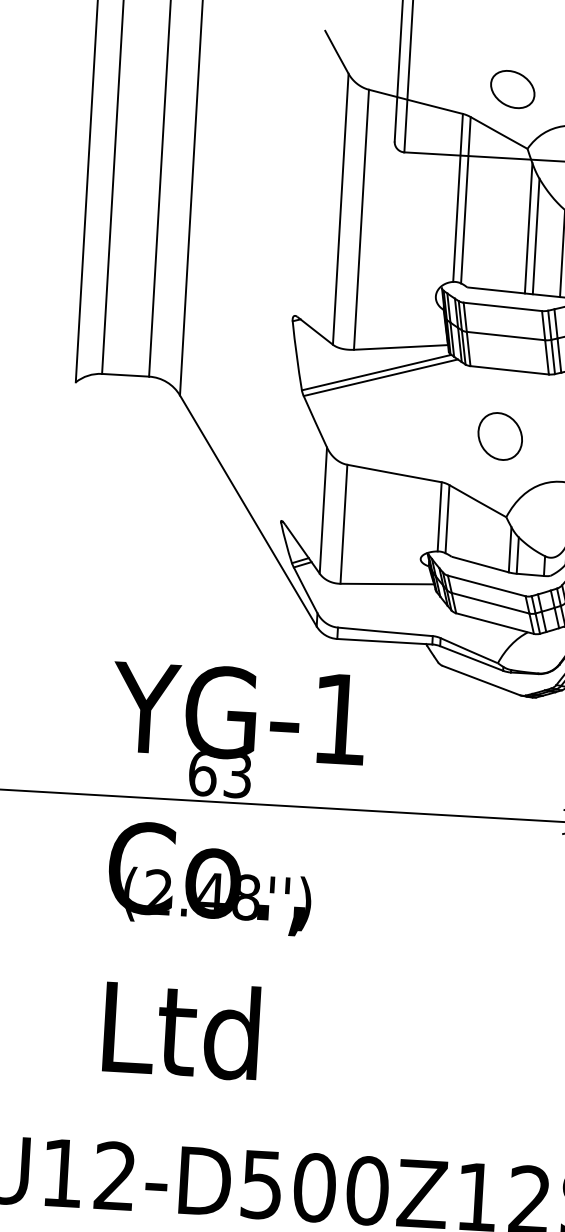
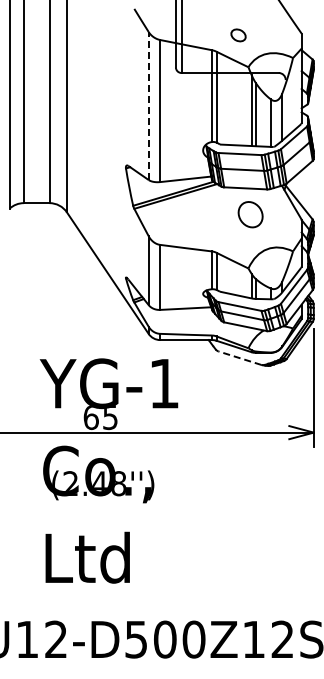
part: (512, 89) -> (238, 35), size x0.6
line: (340, 208) -> (148, 105), solid -> dashed
part: (500, 436) -> (250, 214), moved
line: (480, 681) -> (239, 358), solid -> dashed
text: (238, 775) -> (110, 417), 63 -> 65

